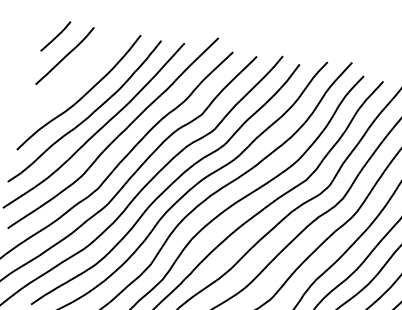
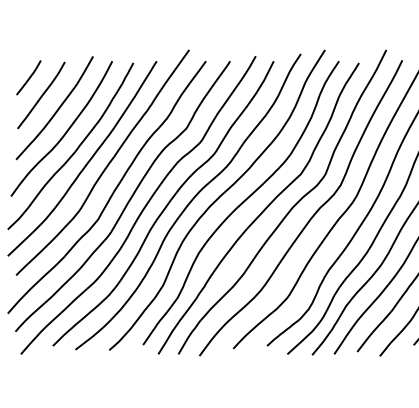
curve: (77, 73) -> (56, 110), added

